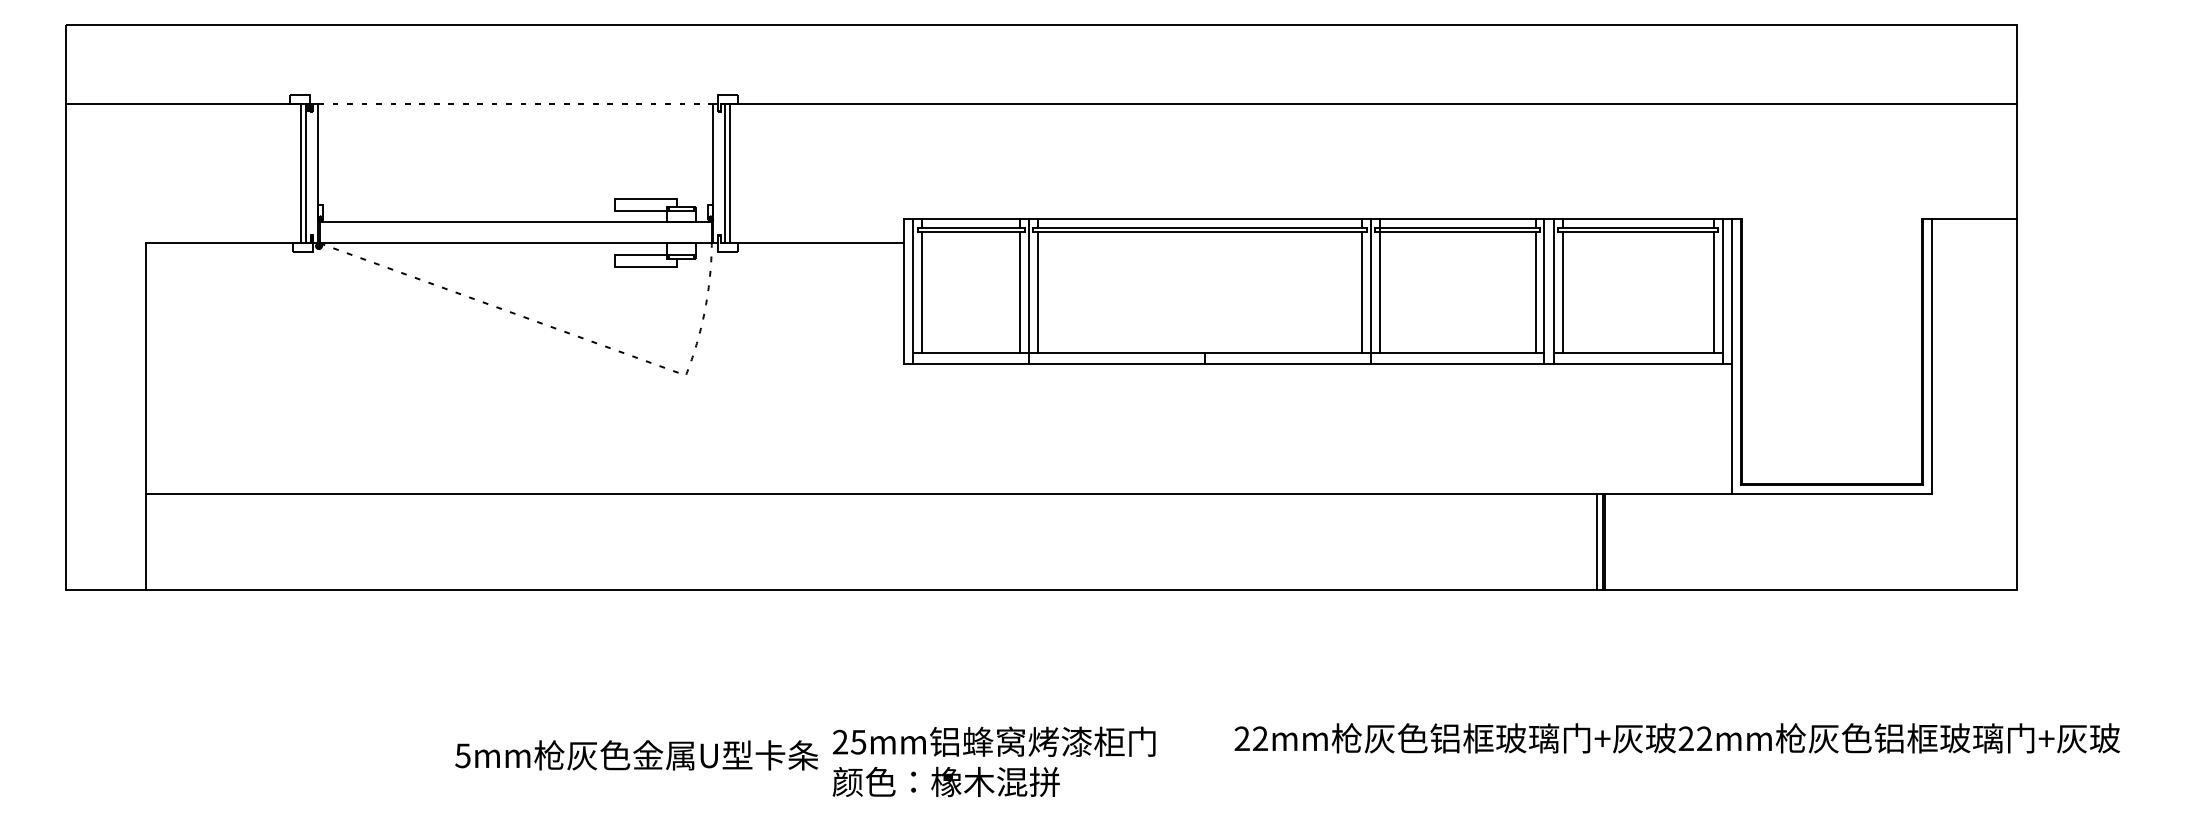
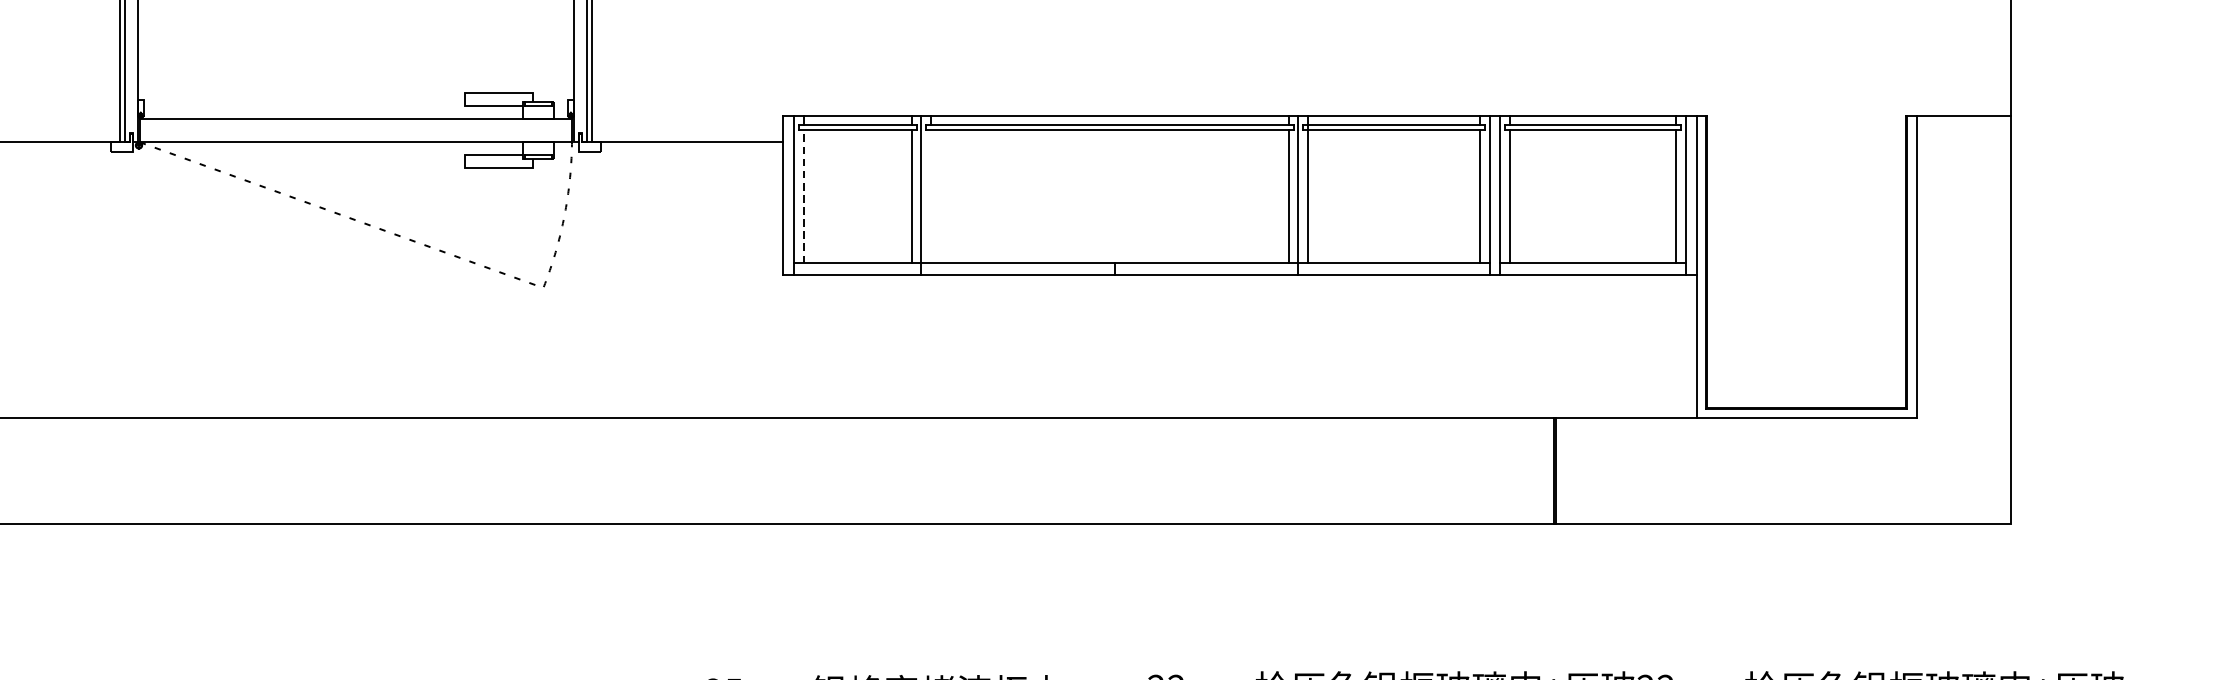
line: (921, 292) -> (803, 196), solid -> dashed
line: (1037, 292) -> (930, 196), removed
line: (1597, 541) -> (1548, 470), removed

